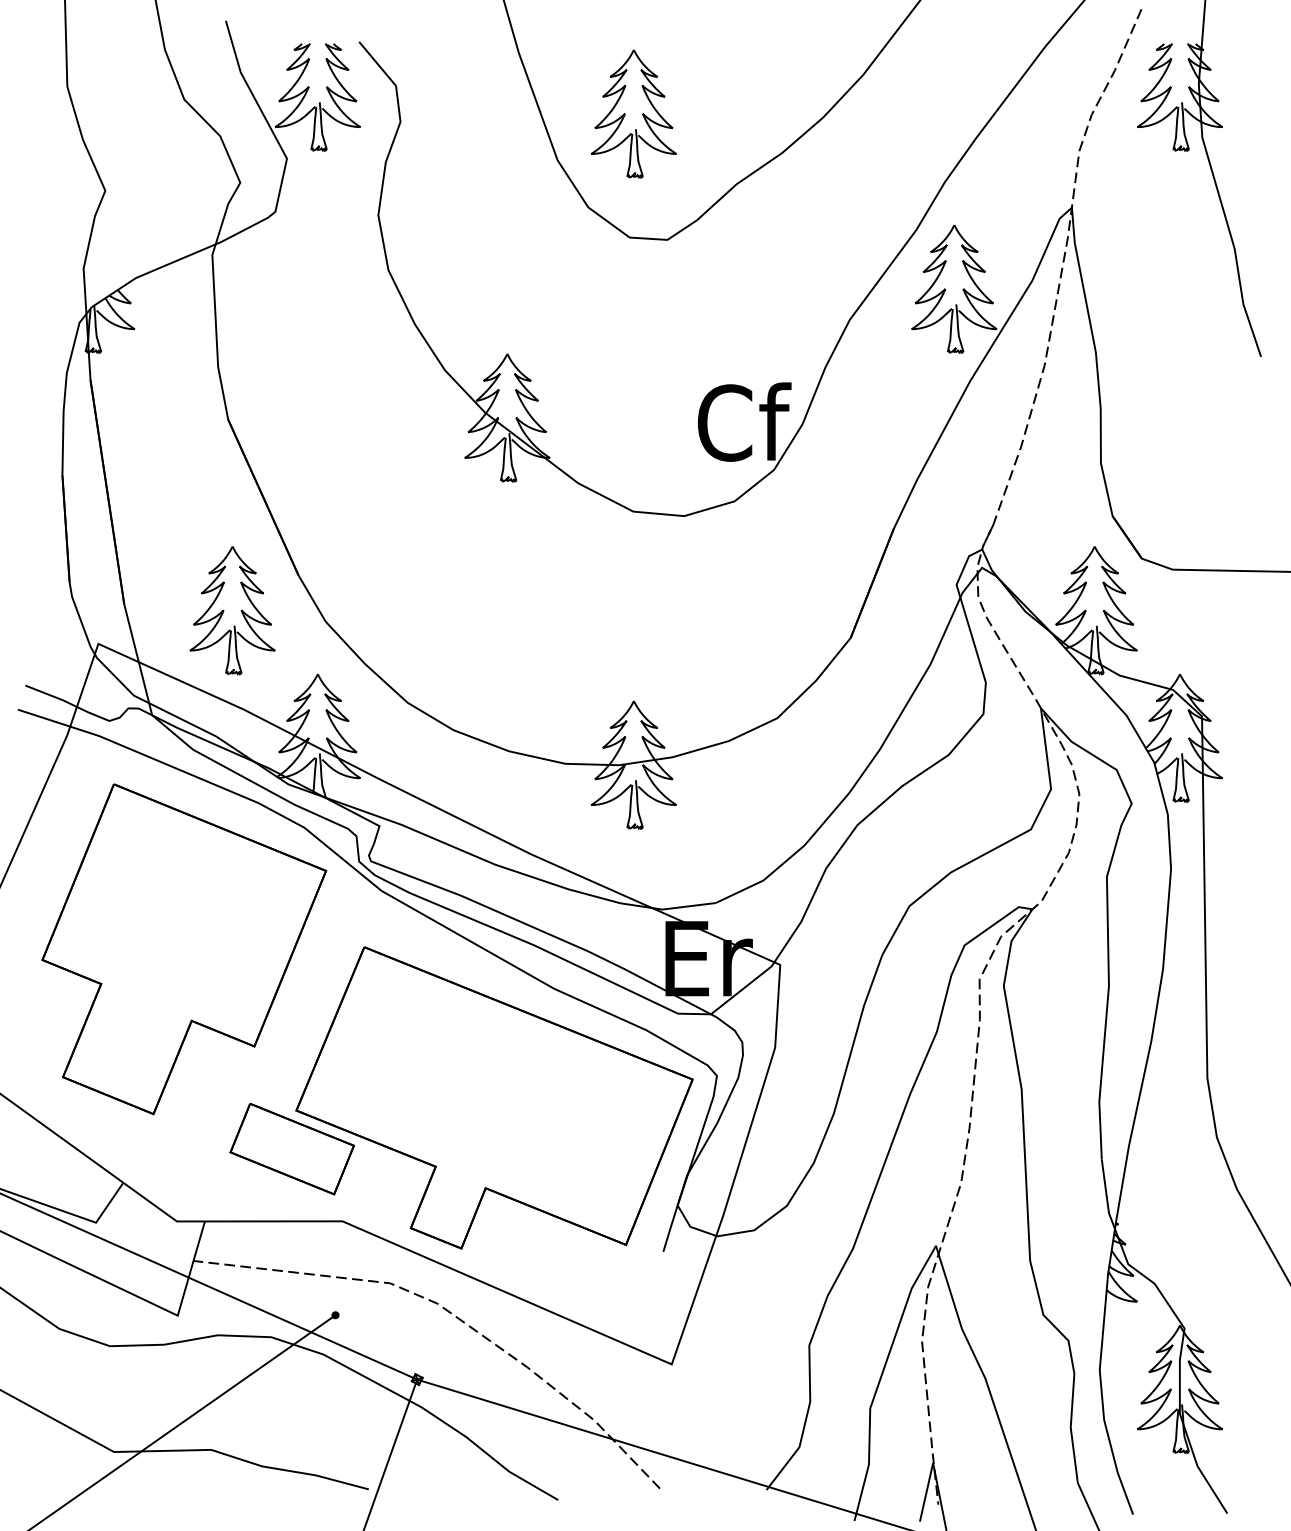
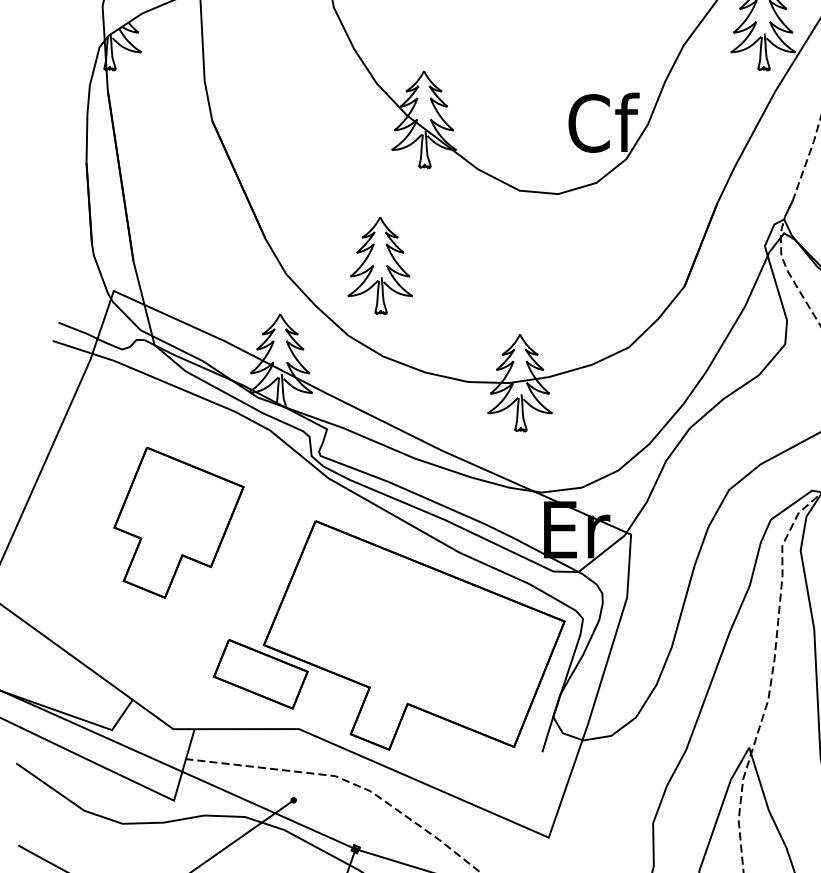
part: (232, 610) -> (380, 265), moved
part: (184, 949) -> (179, 522), size x0.6

